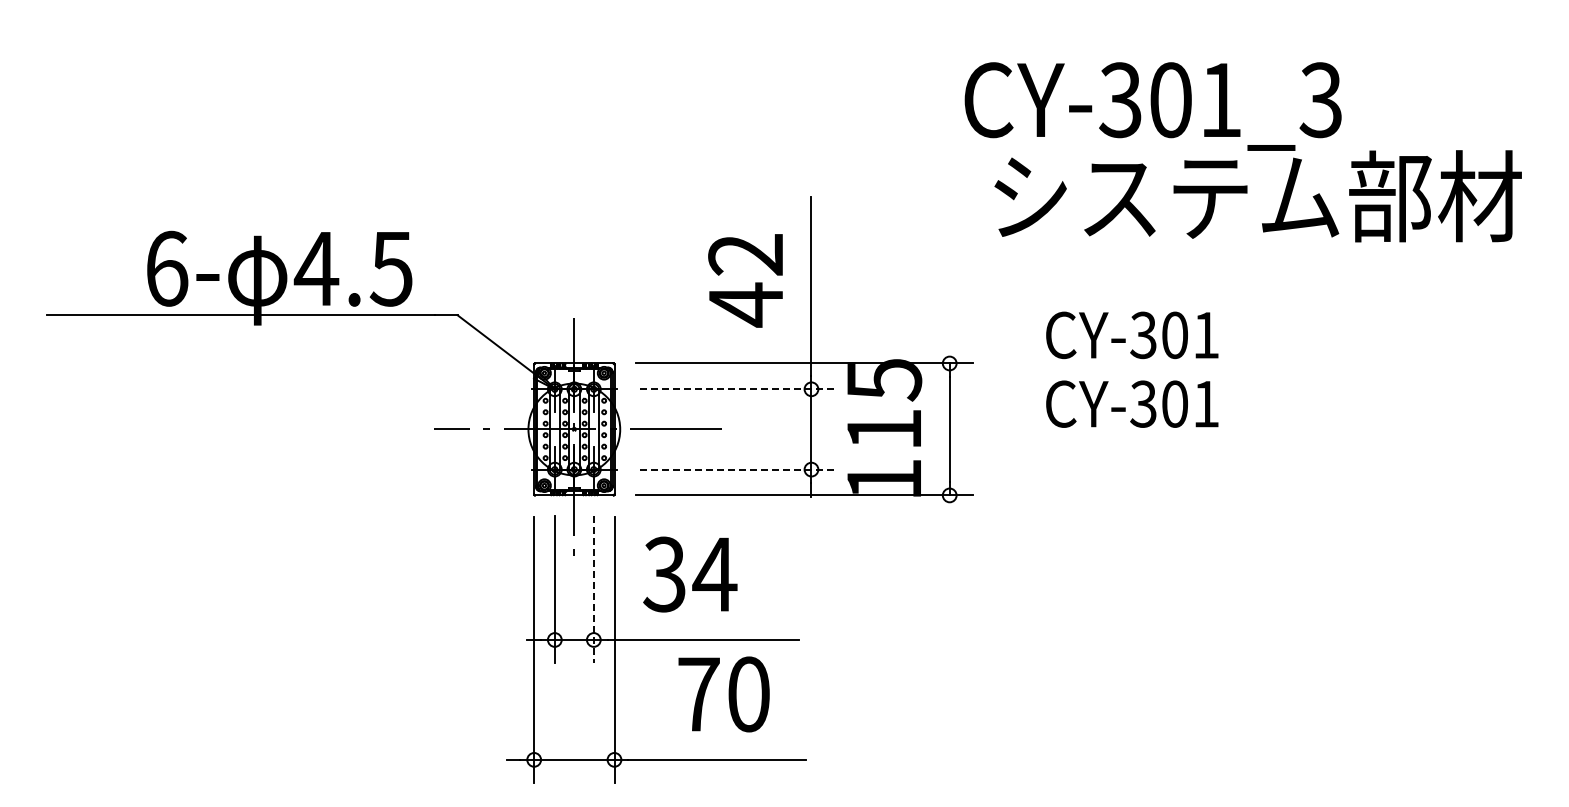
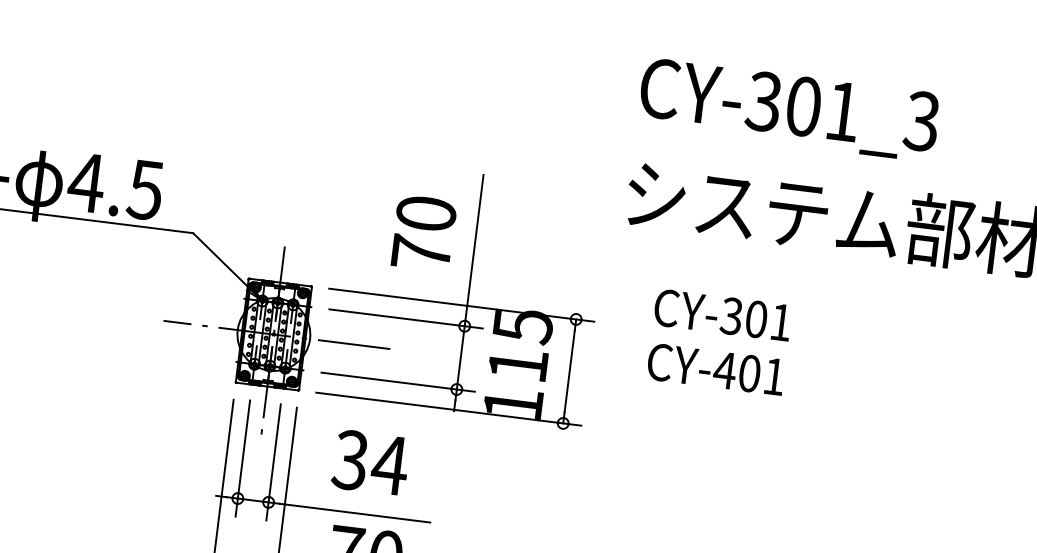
text: (1152, 106) -> (788, 109), moved
text: (745, 280) -> (423, 234), 42 -> 70
line: (737, 389) -> (406, 319), dashed -> solid
text: (1143, 403) -> (724, 369), CY-301 -> CY-401
line: (737, 469) -> (398, 382), dashed -> solid
text: (690, 574) -> (370, 462), moved
line: (593, 589) -> (273, 462), dashed -> solid

